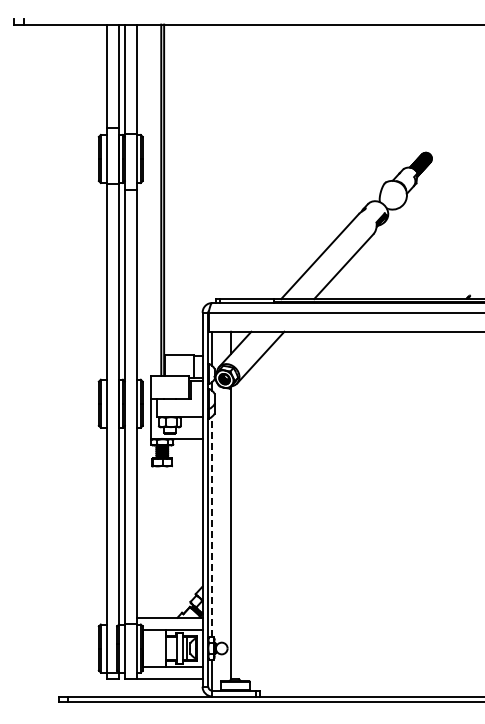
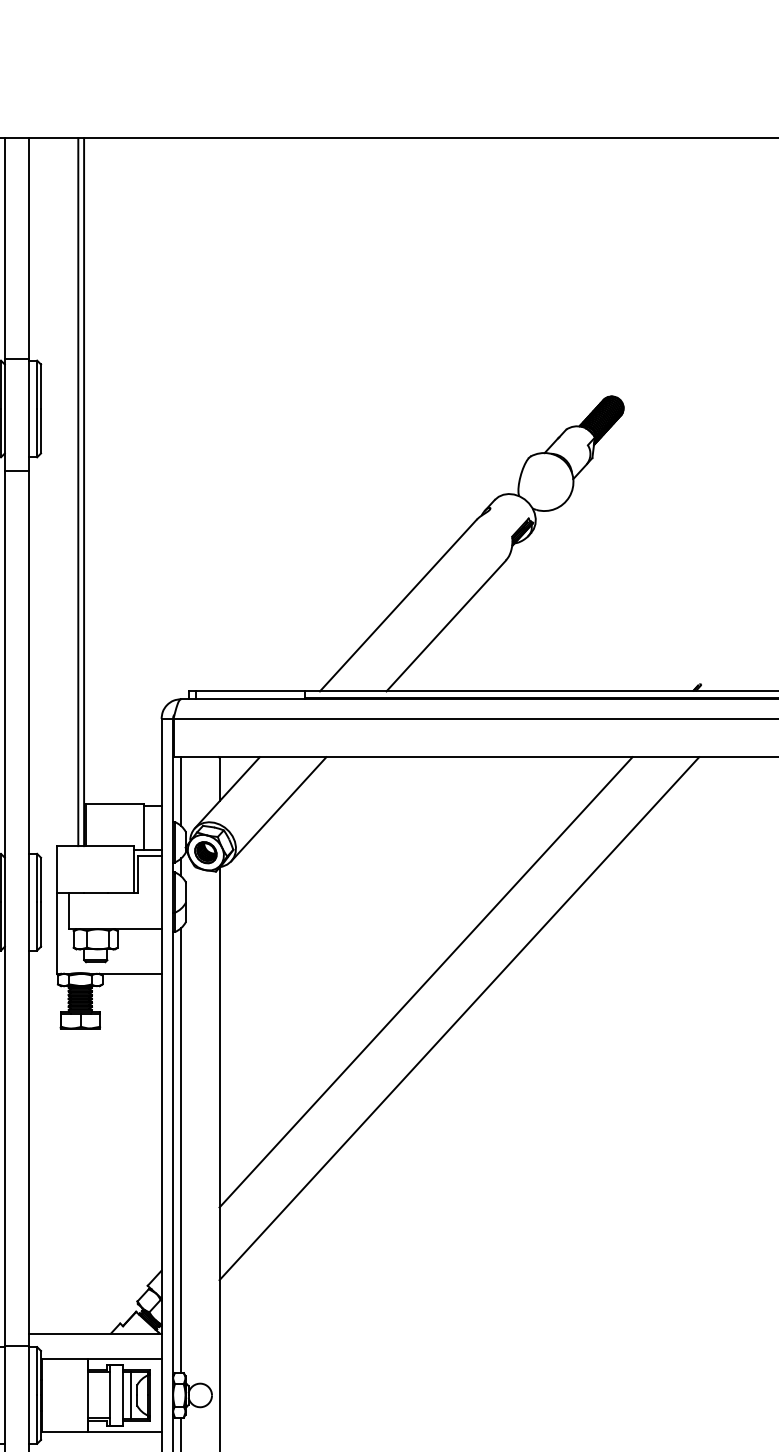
line: (333, 443) -> (425, 982), added
line: (350, 461) -> (459, 1018), added
line: (212, 526) -> (181, 1149), dashed -> solid

